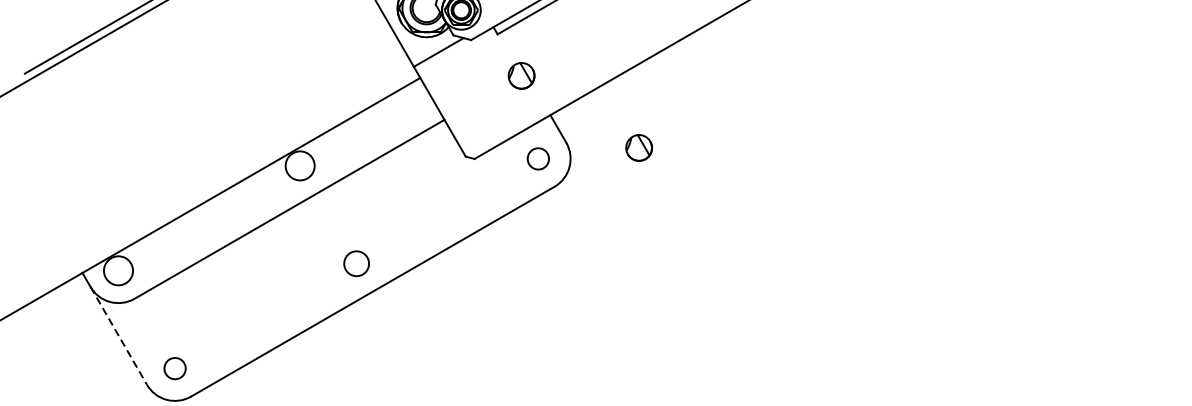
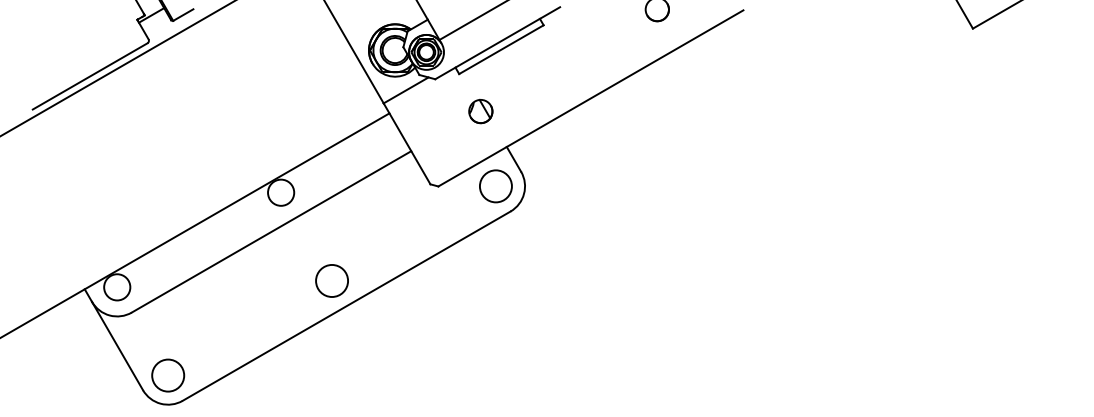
part: (638, 147) -> (586, 176), removed
circle: (537, 159) -> (495, 186), size x1.67
circle: (356, 263) -> (331, 280), size x1.43
line: (118, 336) -> (117, 346), dashed -> solid
circle: (175, 368) -> (168, 375), size x1.67

